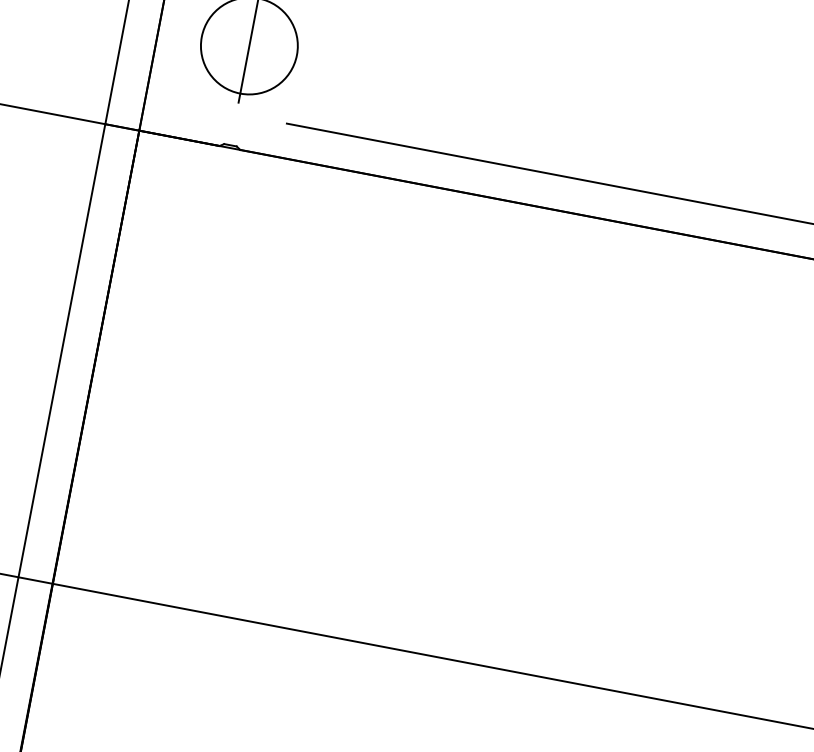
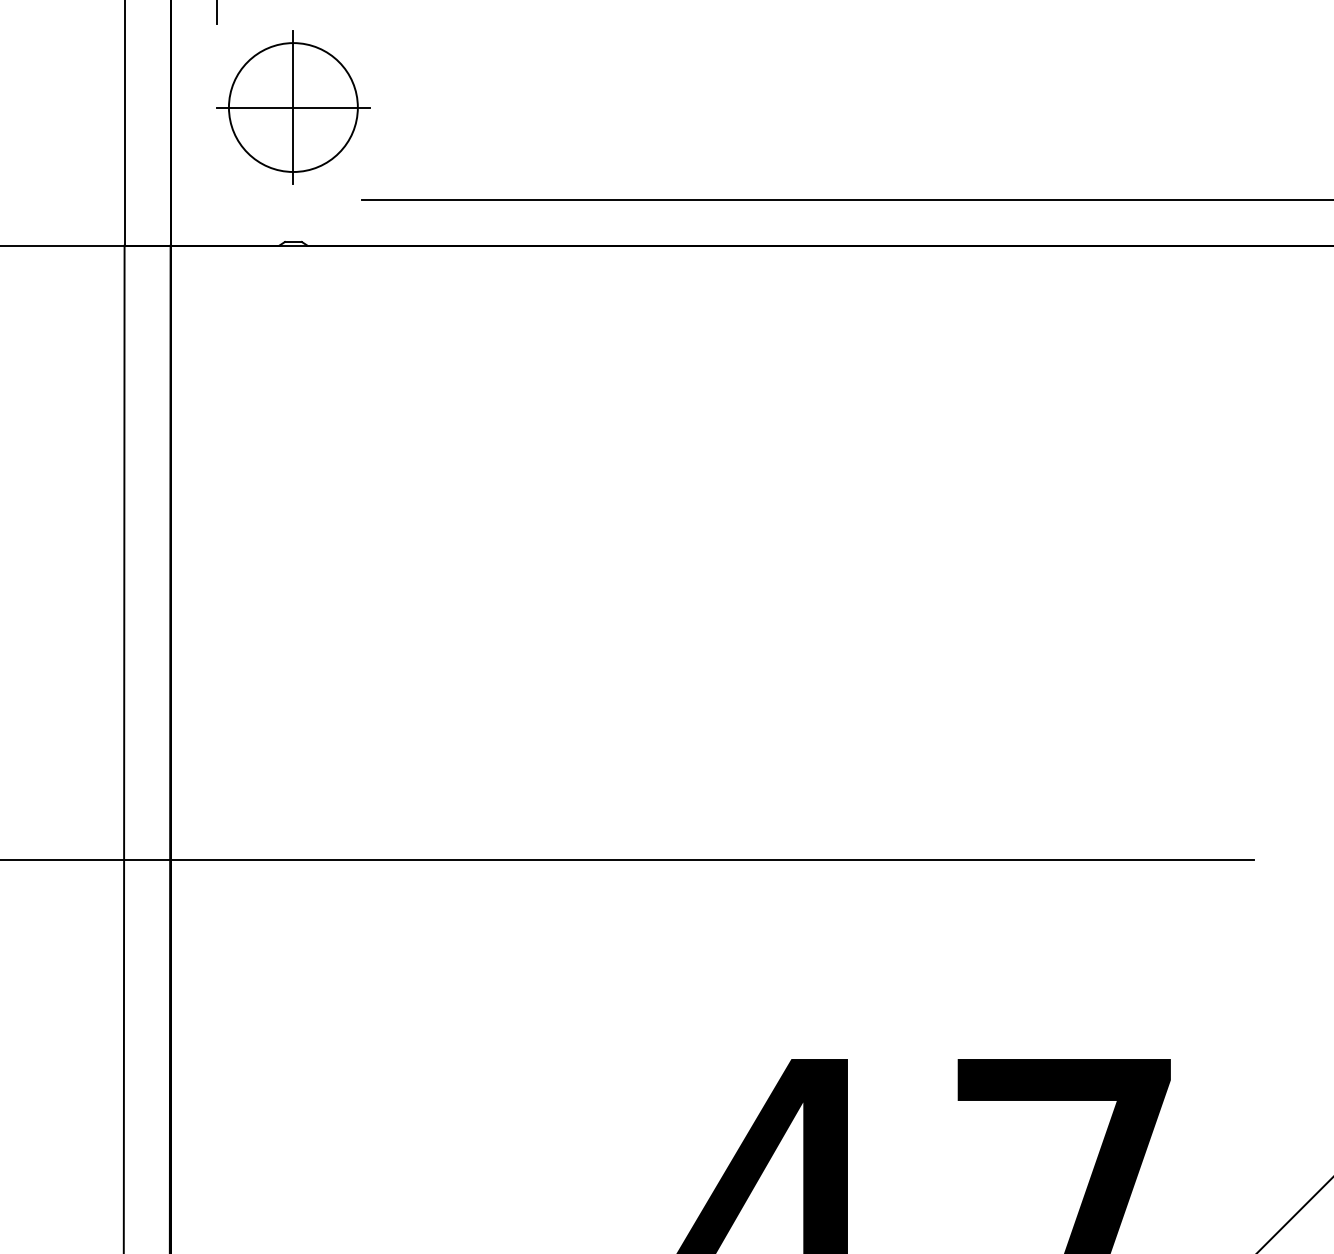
line: (249, 46) -> (293, 107), added

